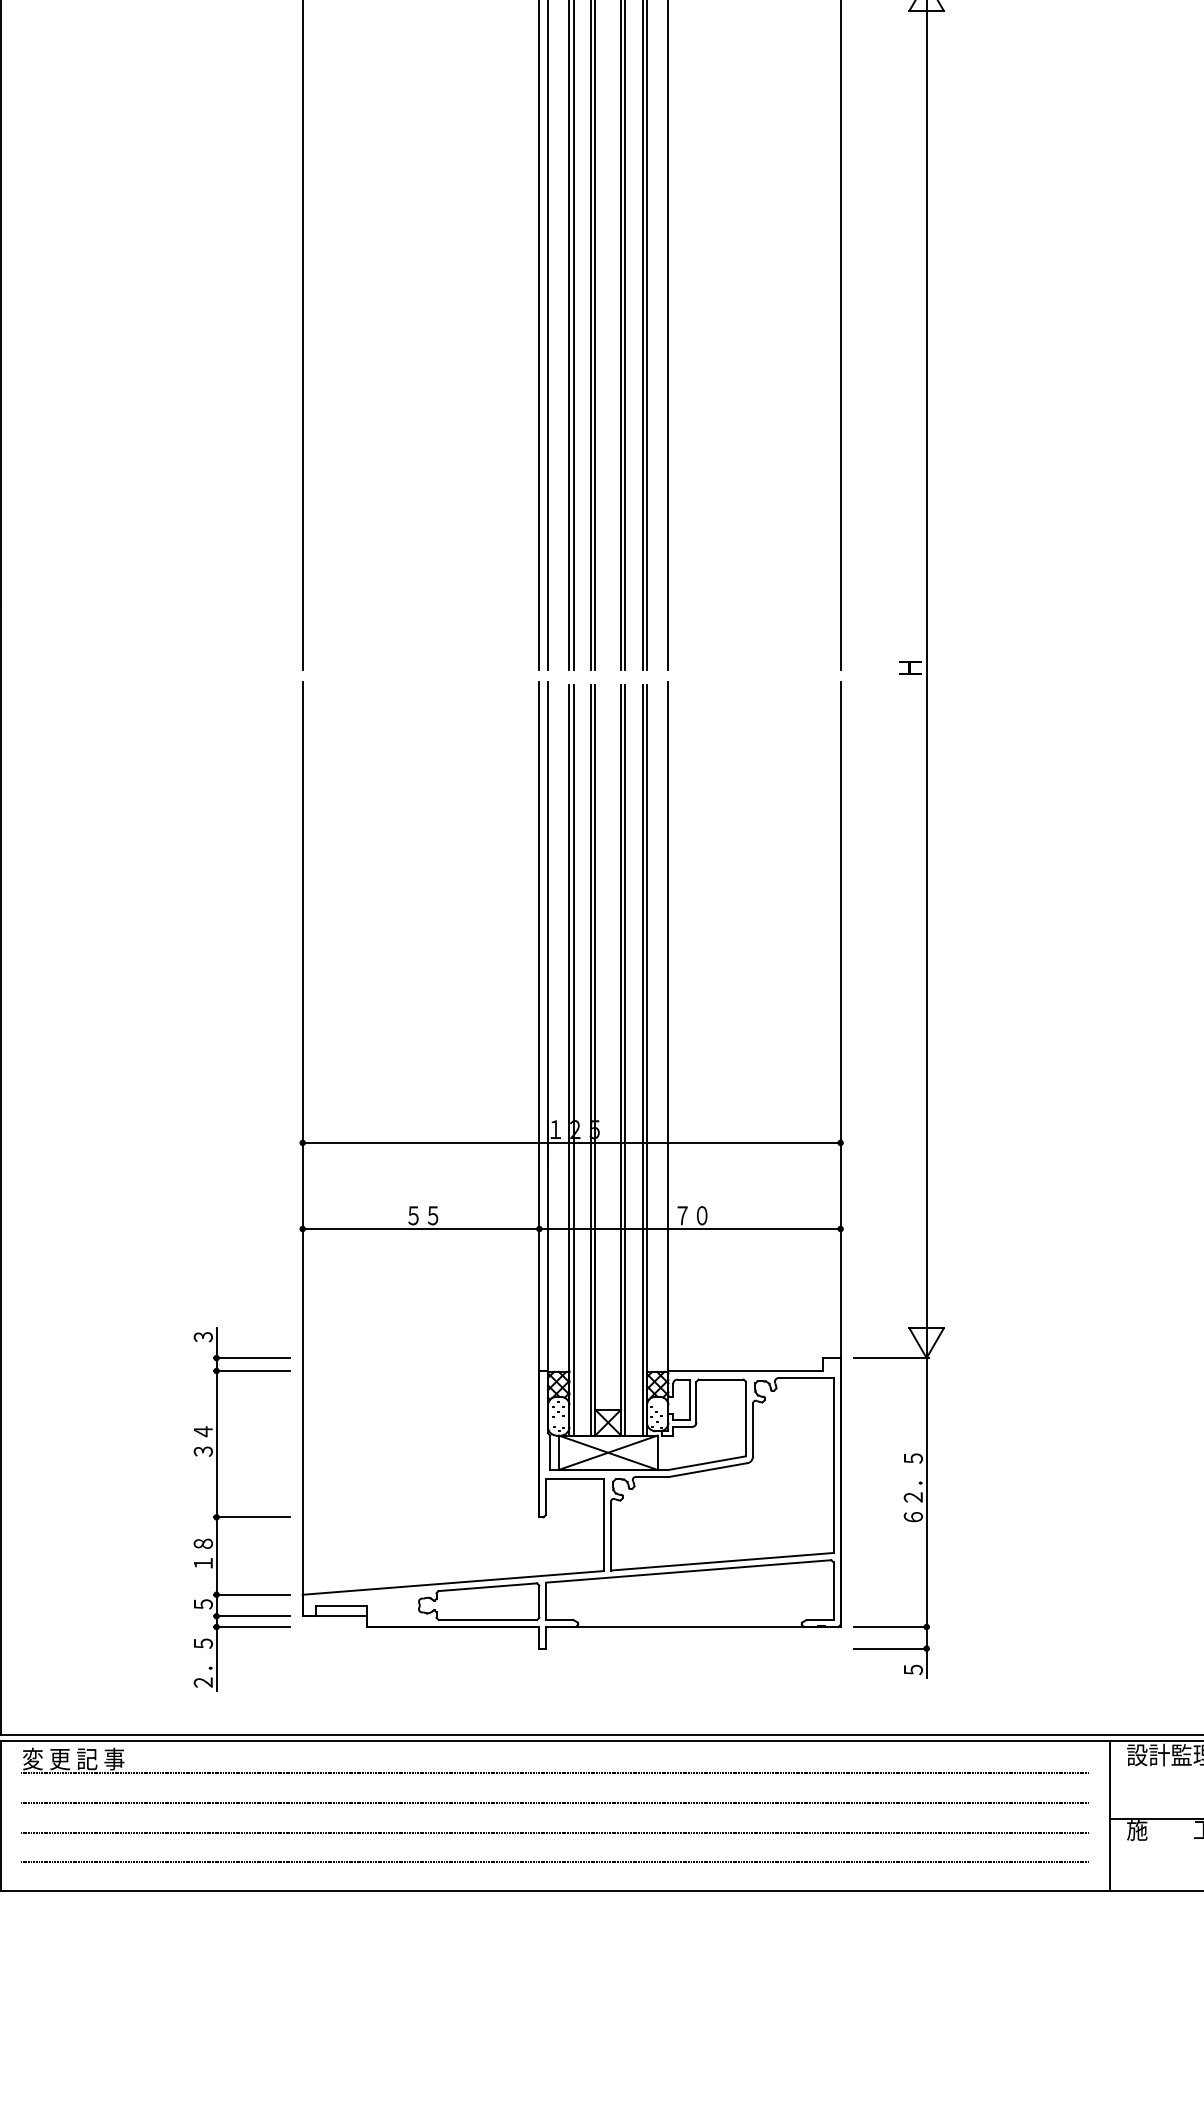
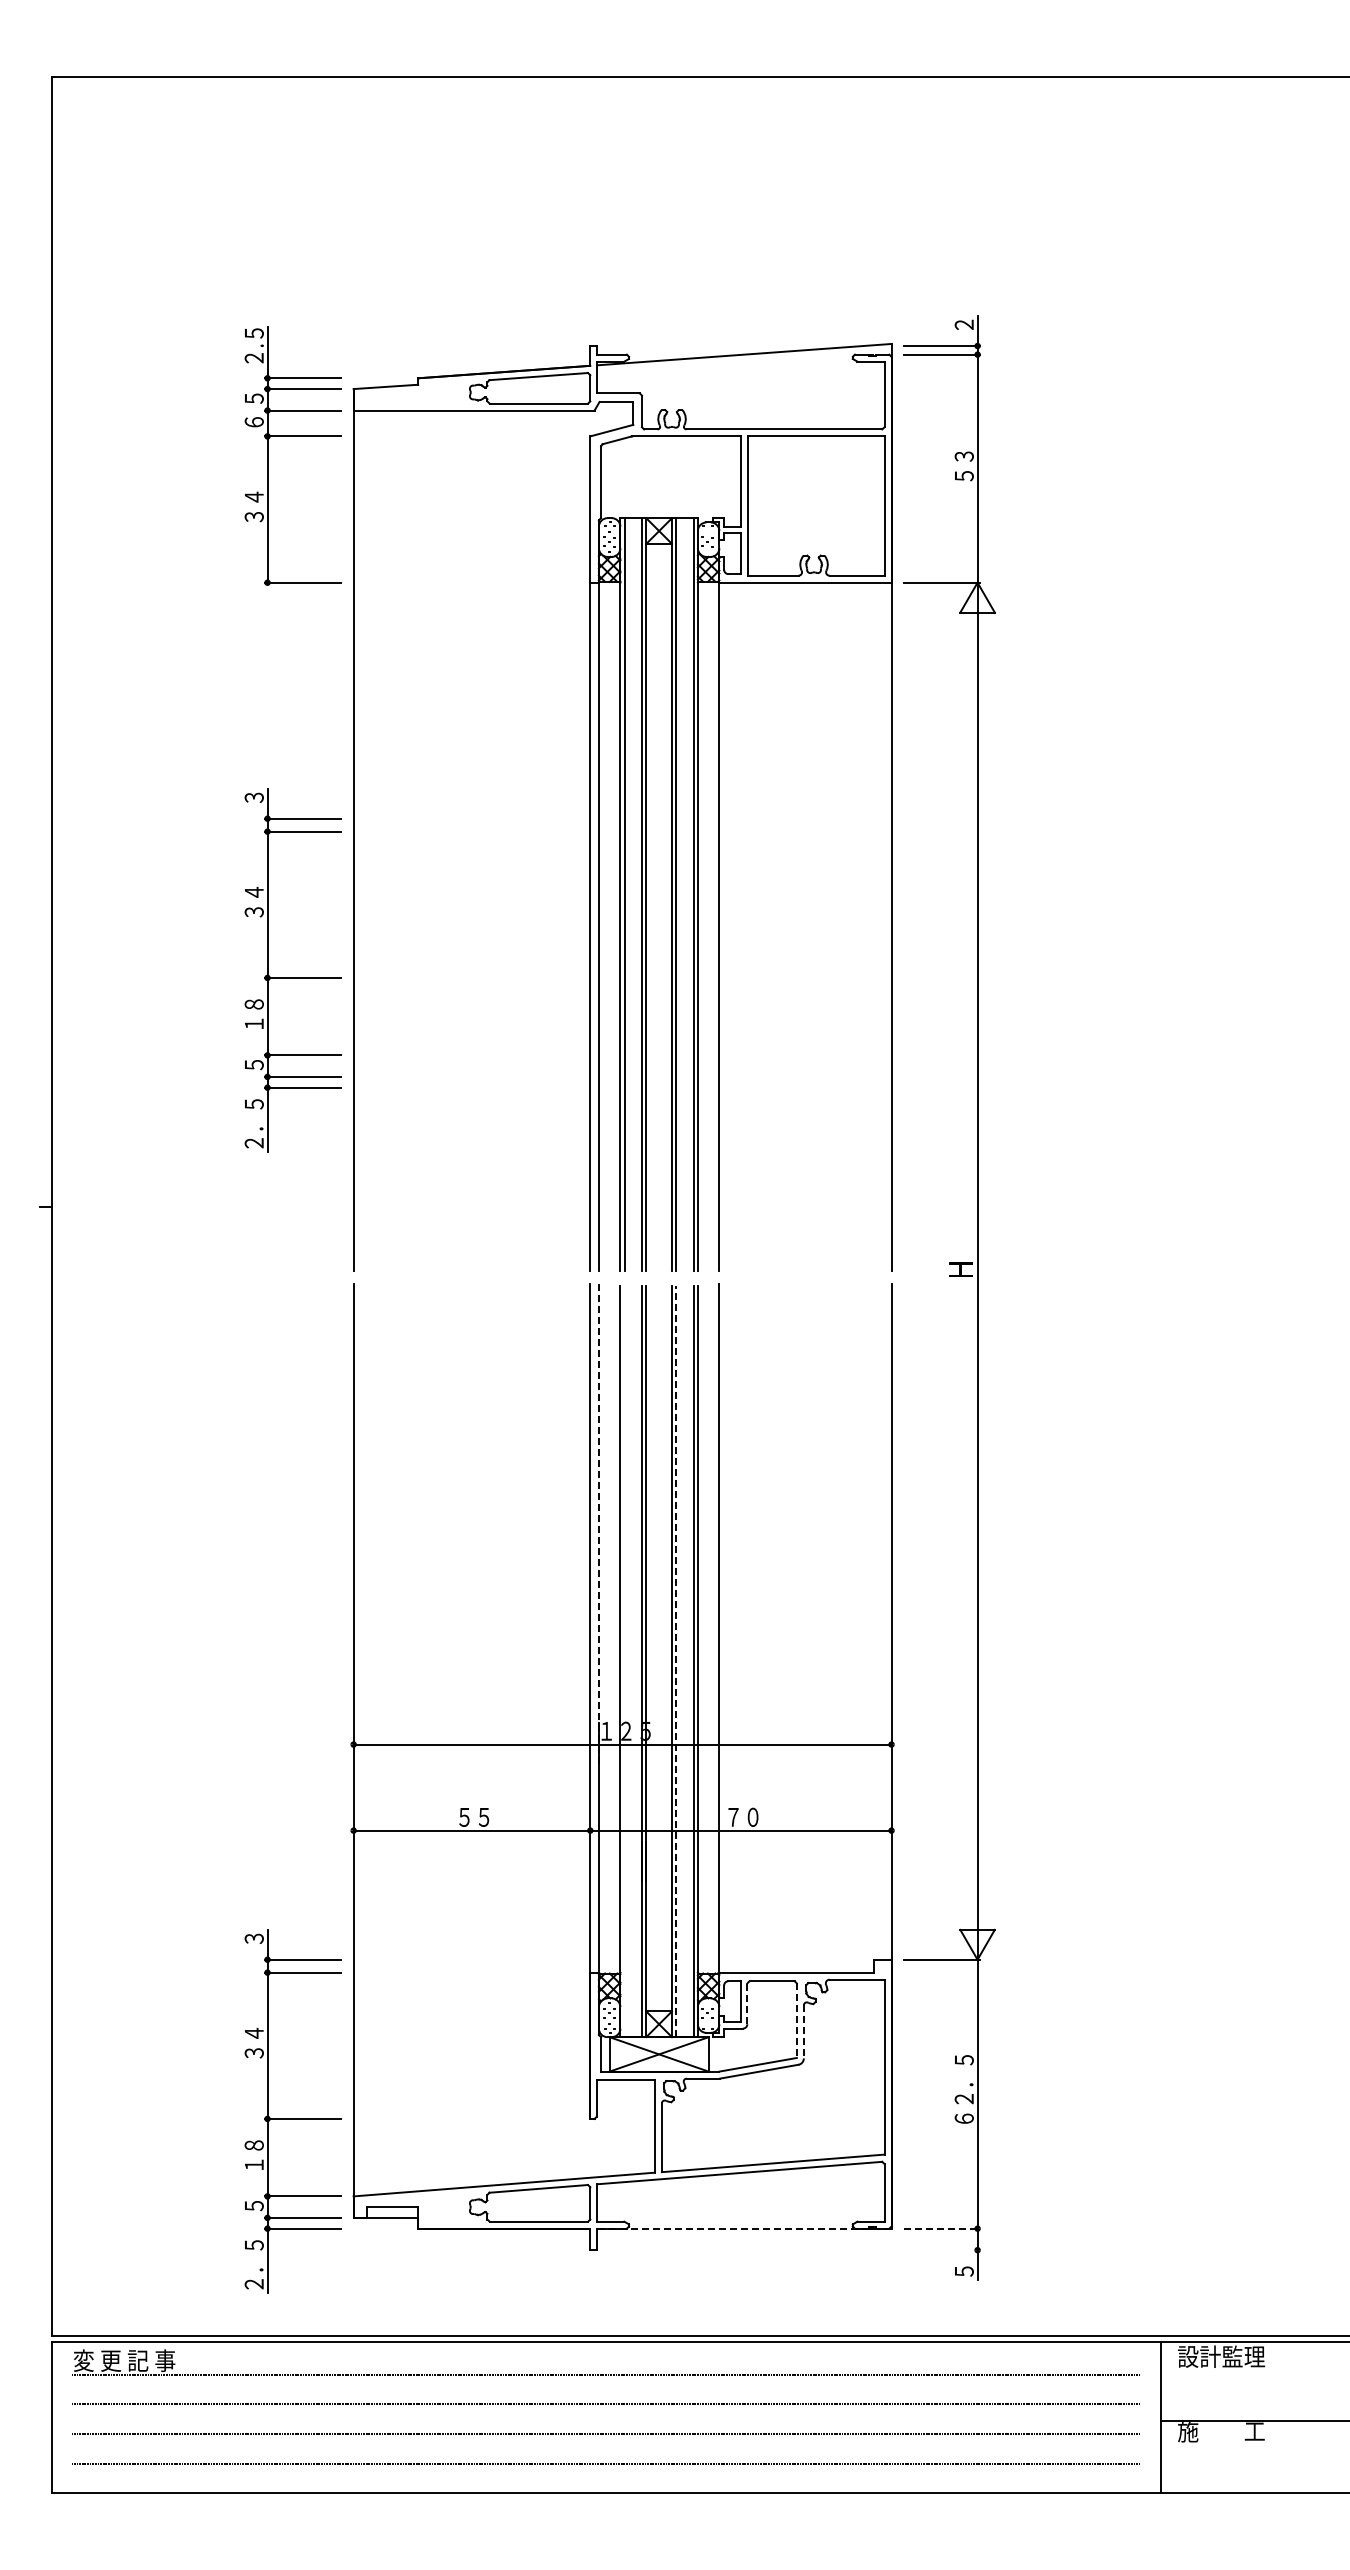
part: (241, 375) -> (292, 977), added
line: (547, 923) -> (598, 1525), solid -> dashed
line: (573, 1059) -> (624, 1661), removed
line: (625, 1059) -> (676, 1661), solid -> dashed
line: (696, 1401) -> (747, 2003), solid -> dashed
line: (745, 1419) -> (796, 2021), solid -> dashed
line: (752, 1429) -> (803, 2031), solid -> dashed
line: (693, 1626) -> (744, 2228), solid -> dashed
line: (891, 1626) -> (942, 2228), solid -> dashed
line: (890, 1648) -> (941, 2250), removed

